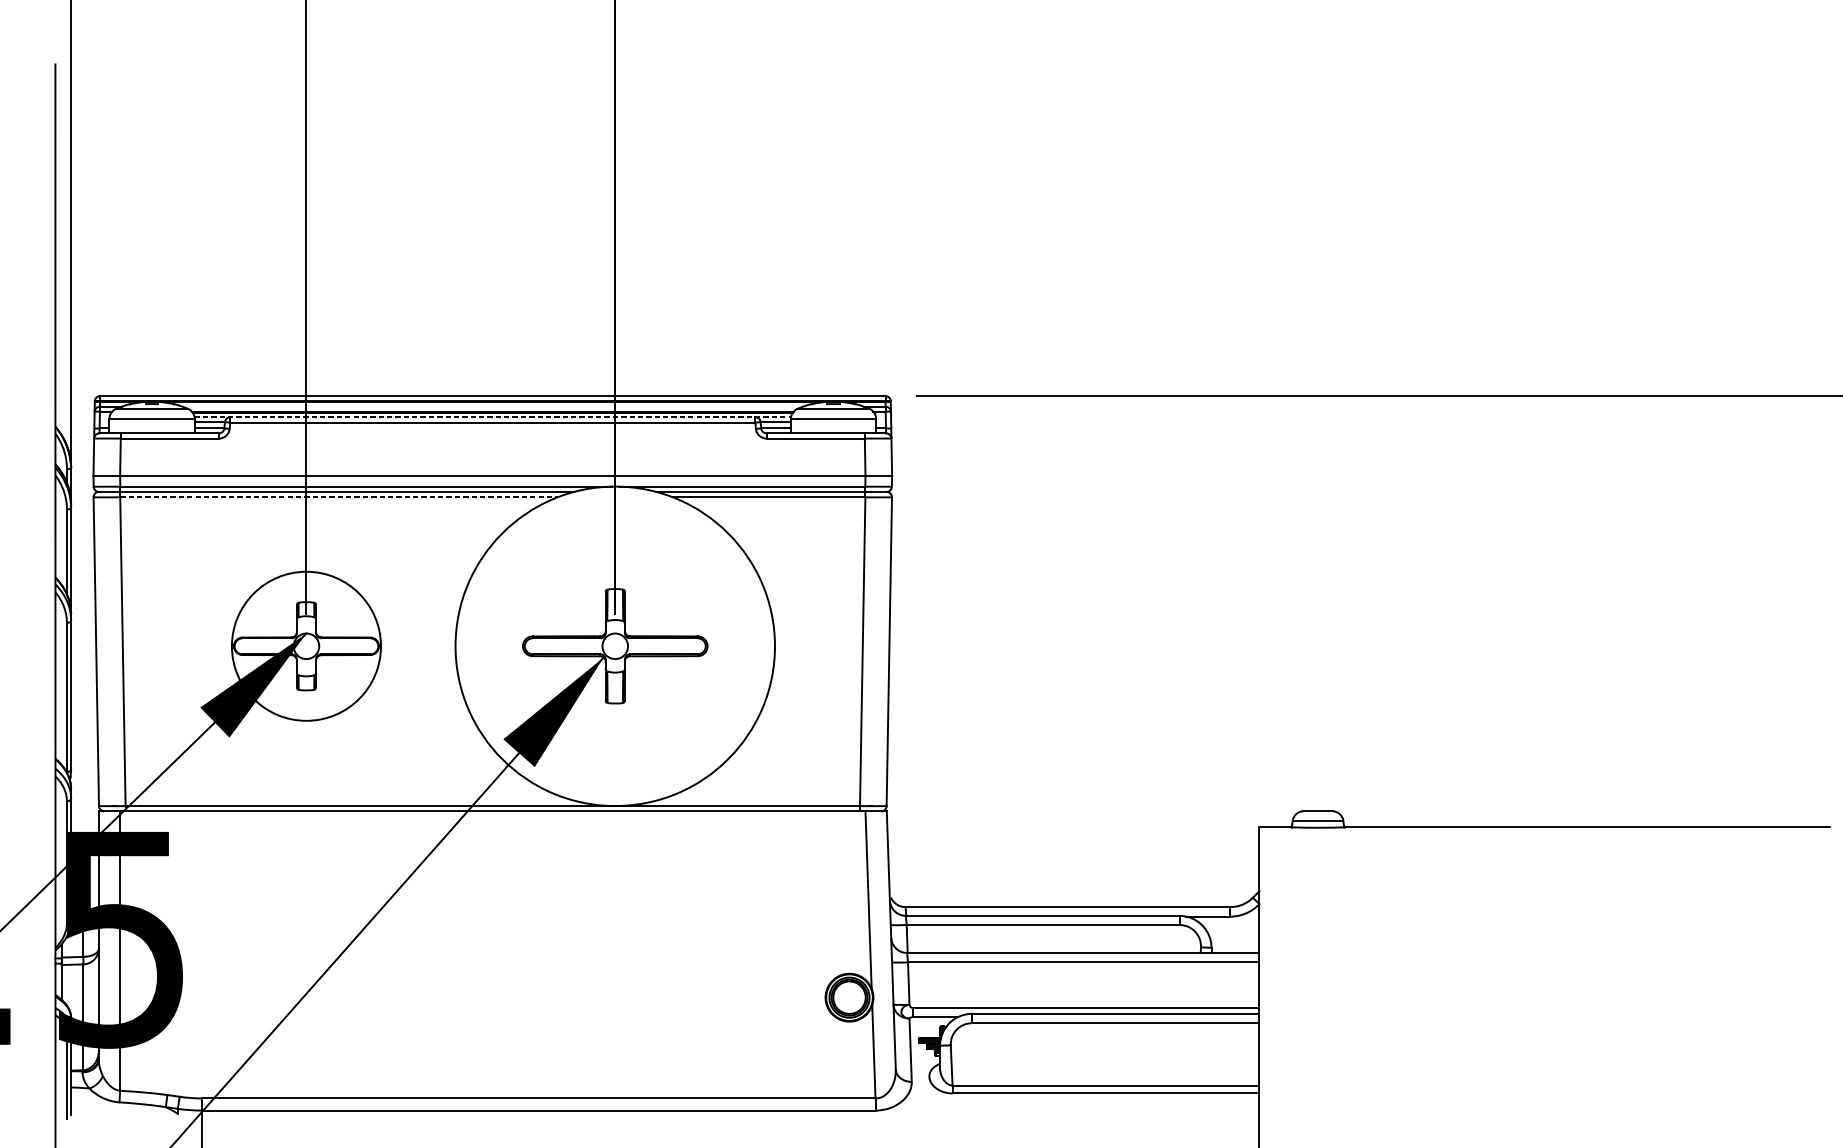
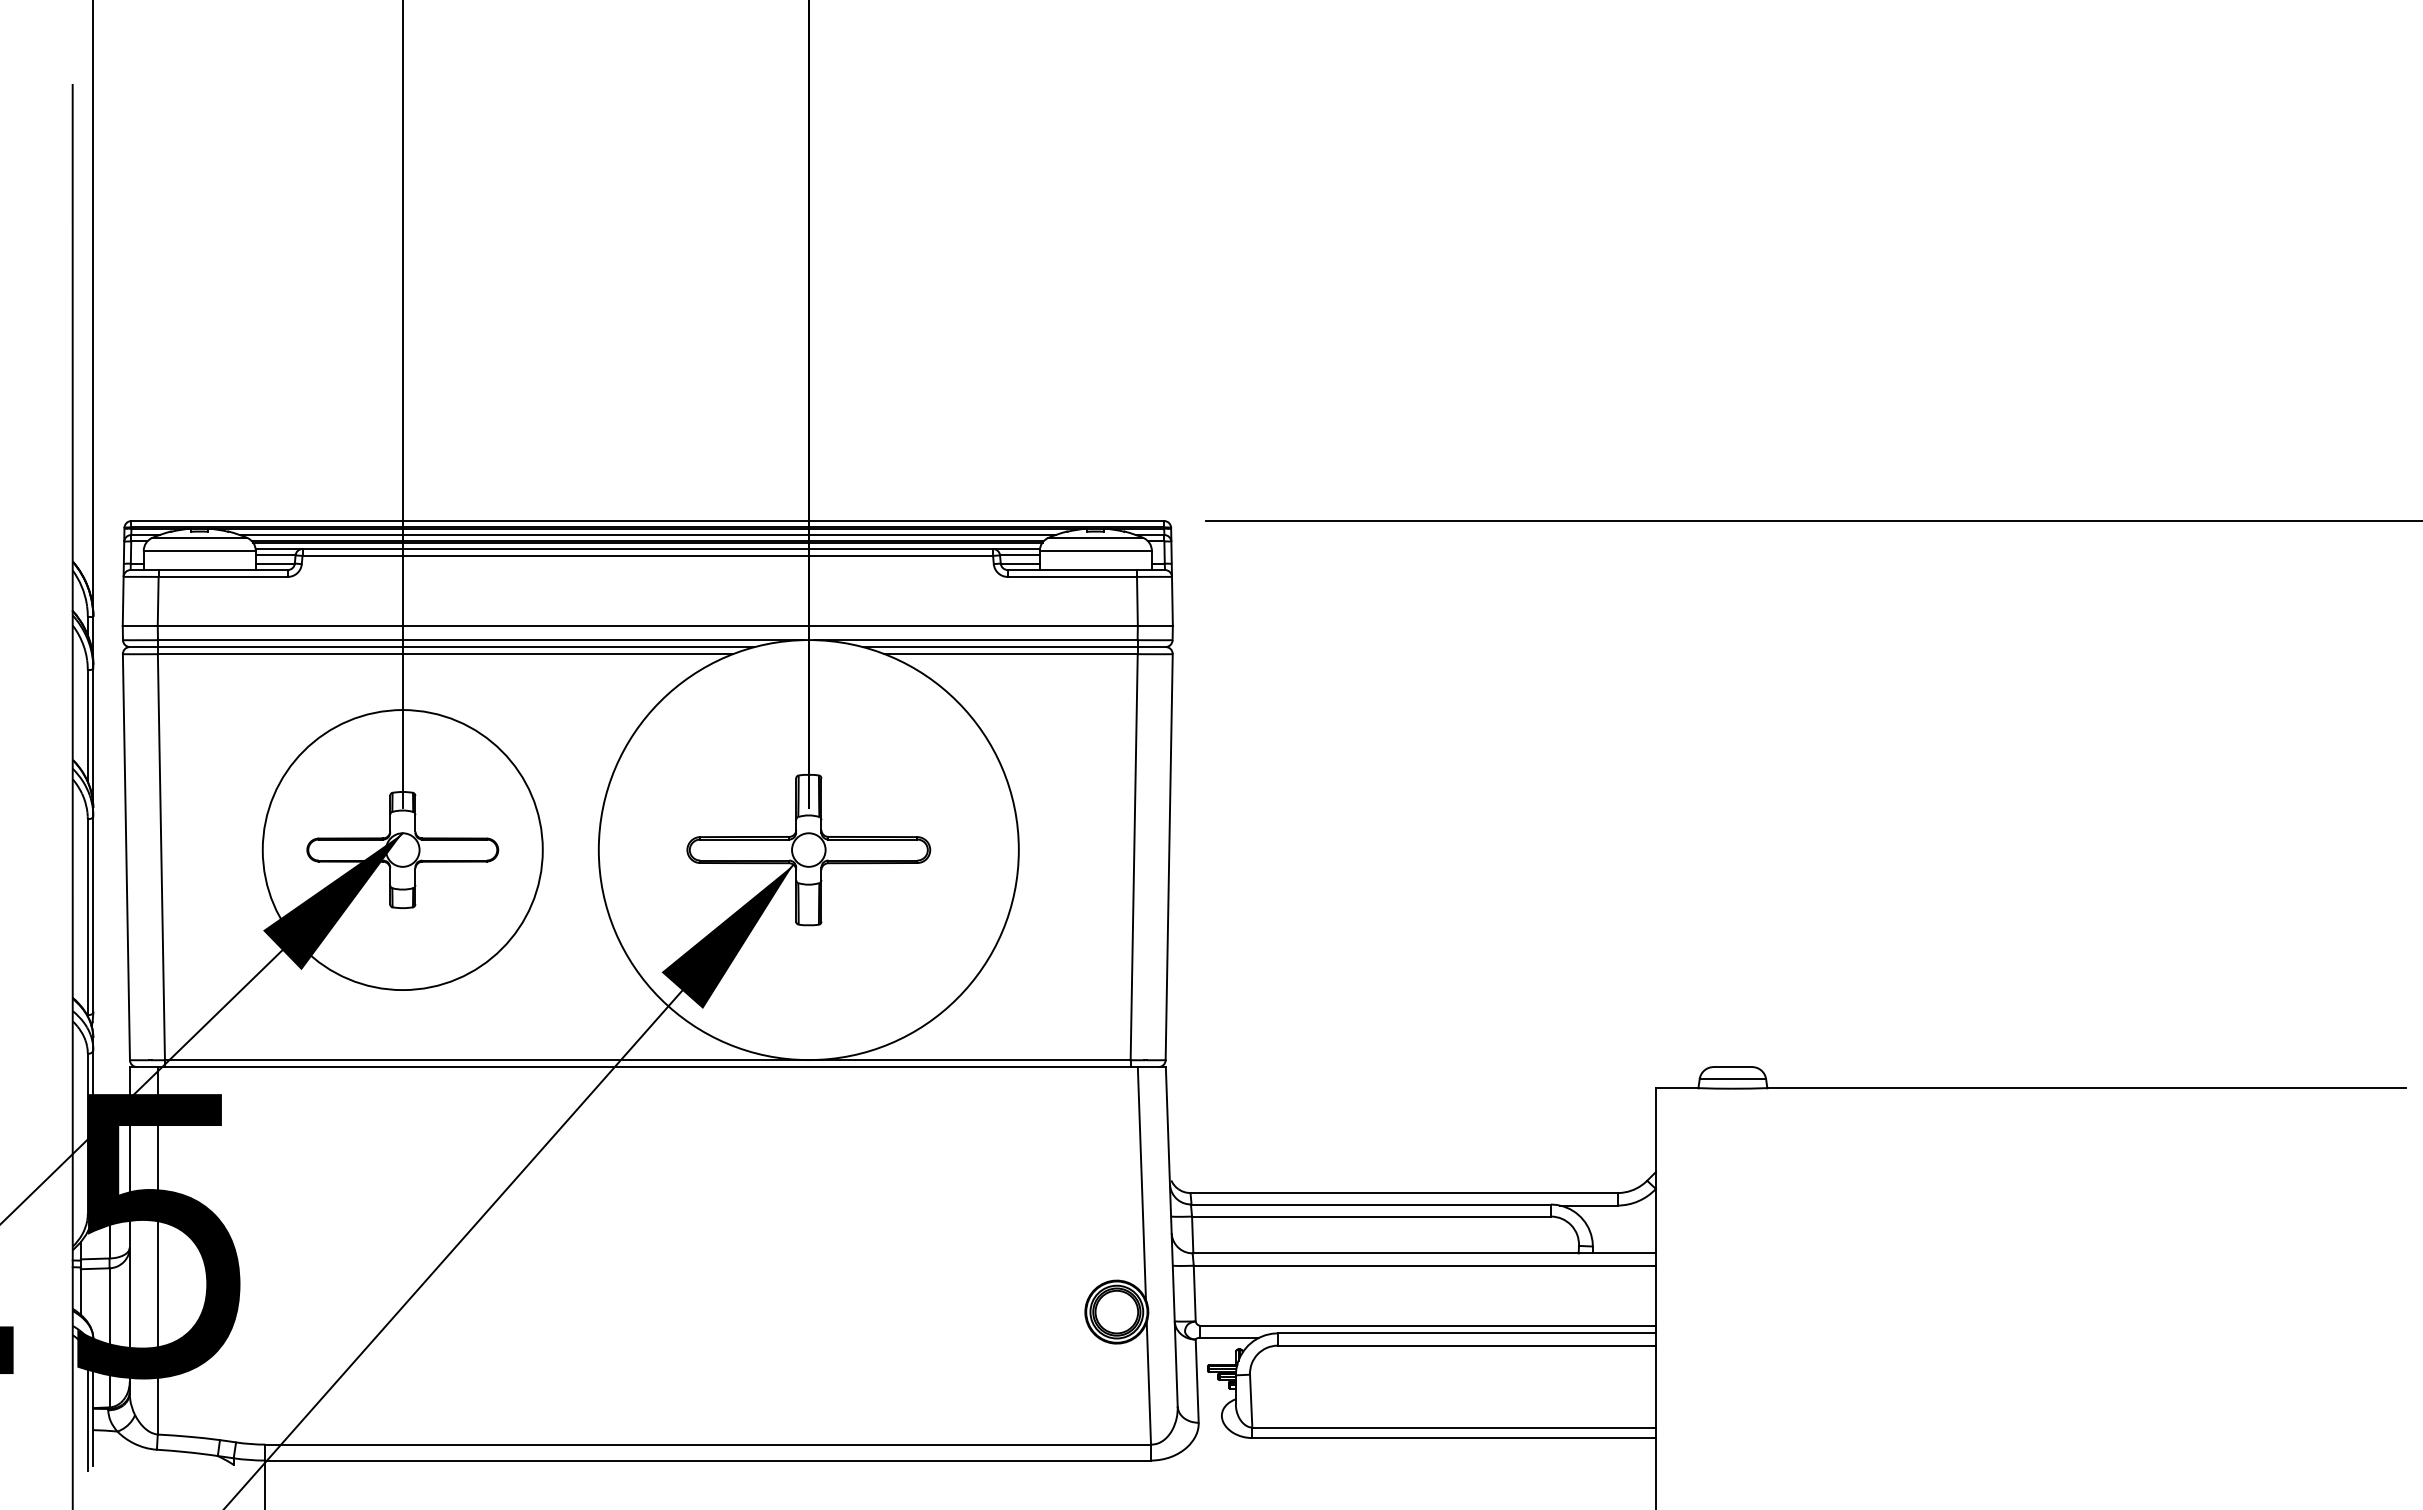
line: (492, 407) -> (647, 535), added
line: (493, 417) -> (648, 549), dashed -> solid
line: (338, 497) -> (445, 654), dashed -> solid
circle: (306, 646) -> (402, 850), size x1.43

